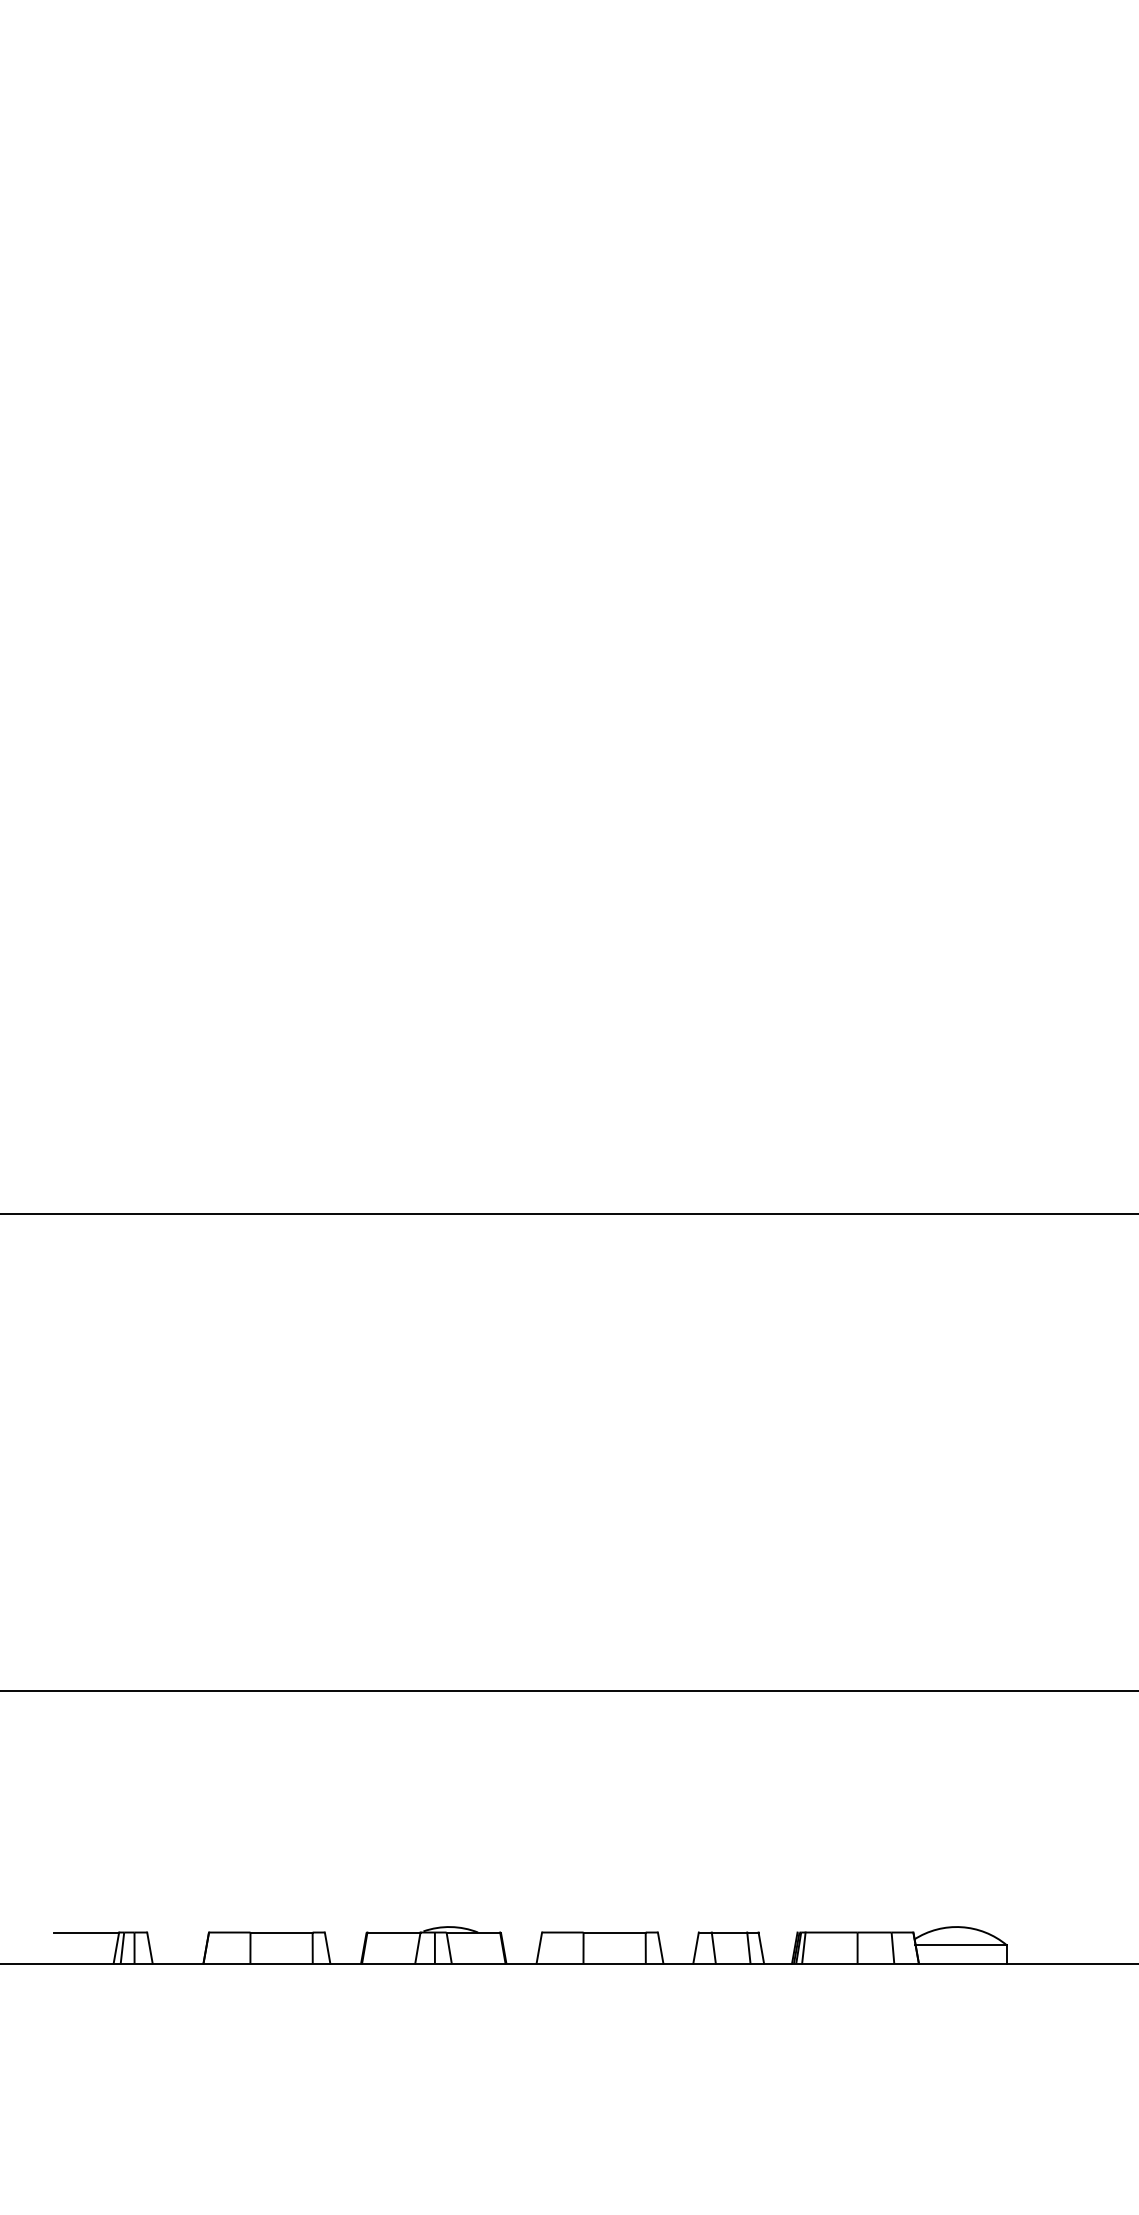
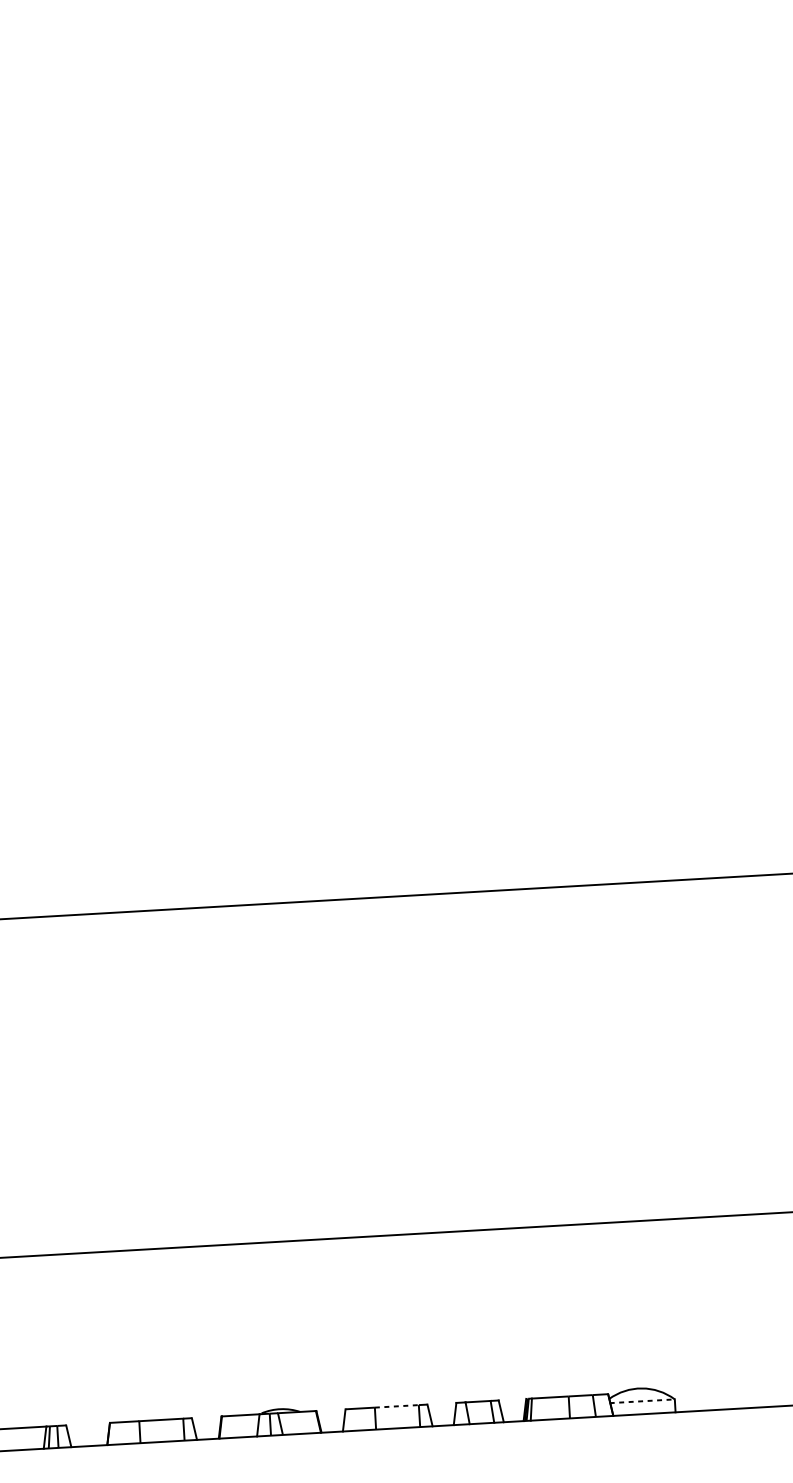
line: (615, 1932) -> (397, 1406), solid -> dashed
line: (961, 1945) -> (642, 1401), solid -> dashed

